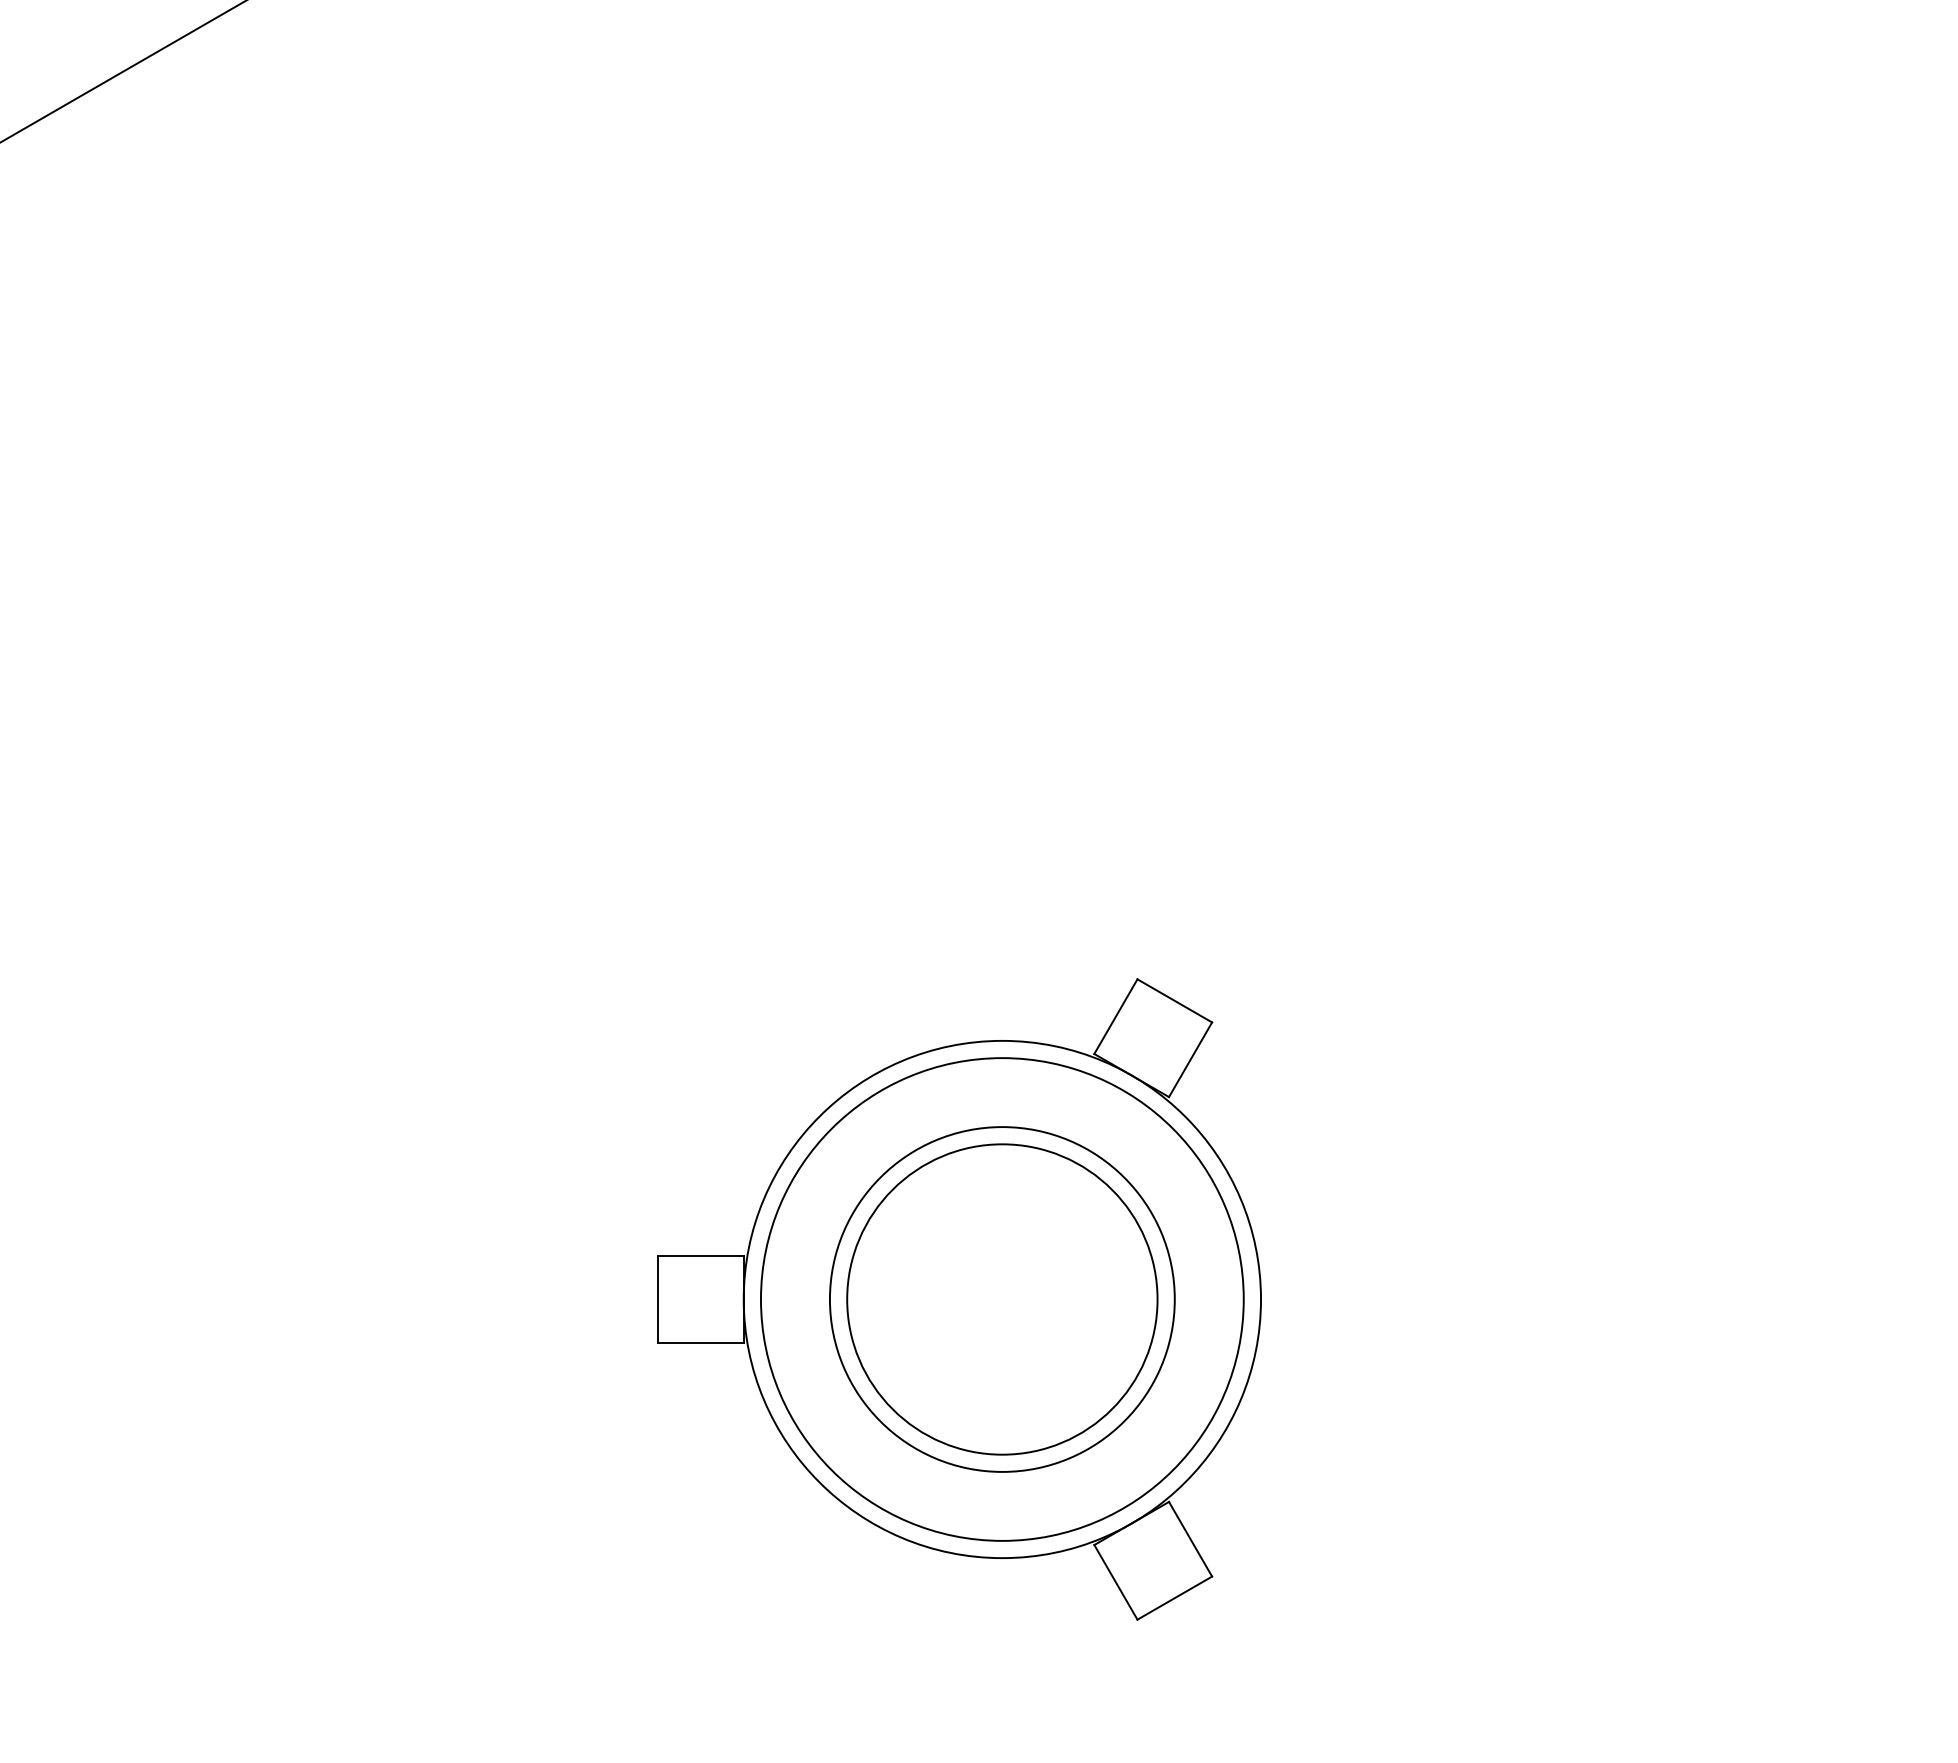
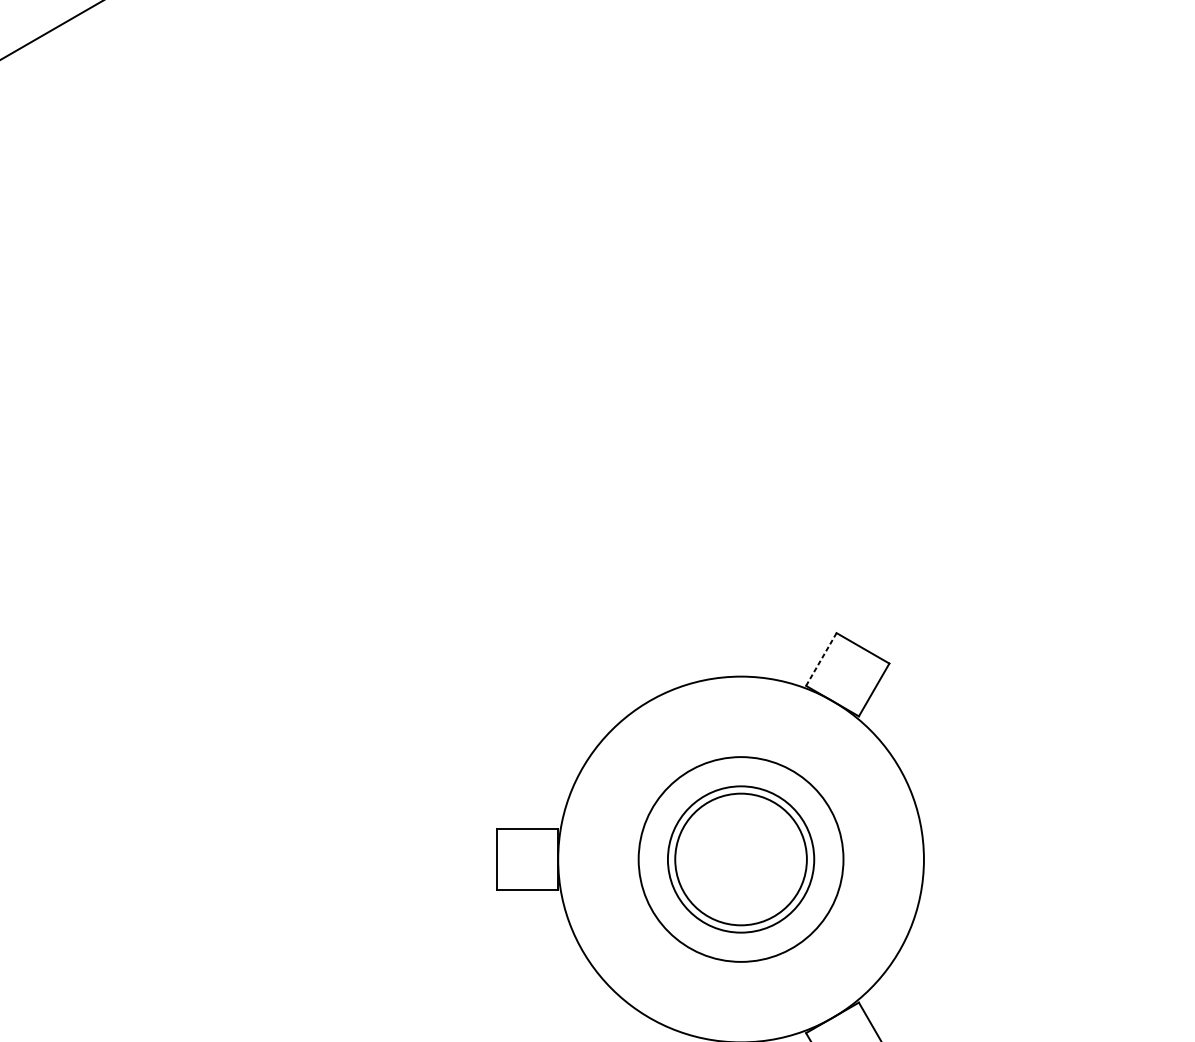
line: (1116, 1016) -> (821, 659), solid -> dashed
circle: (1001, 1299) -> (740, 859), size x0.6
circle: (1001, 1299) -> (740, 859), size x0.6
circle: (1002, 1299) -> (741, 859), size x0.6

